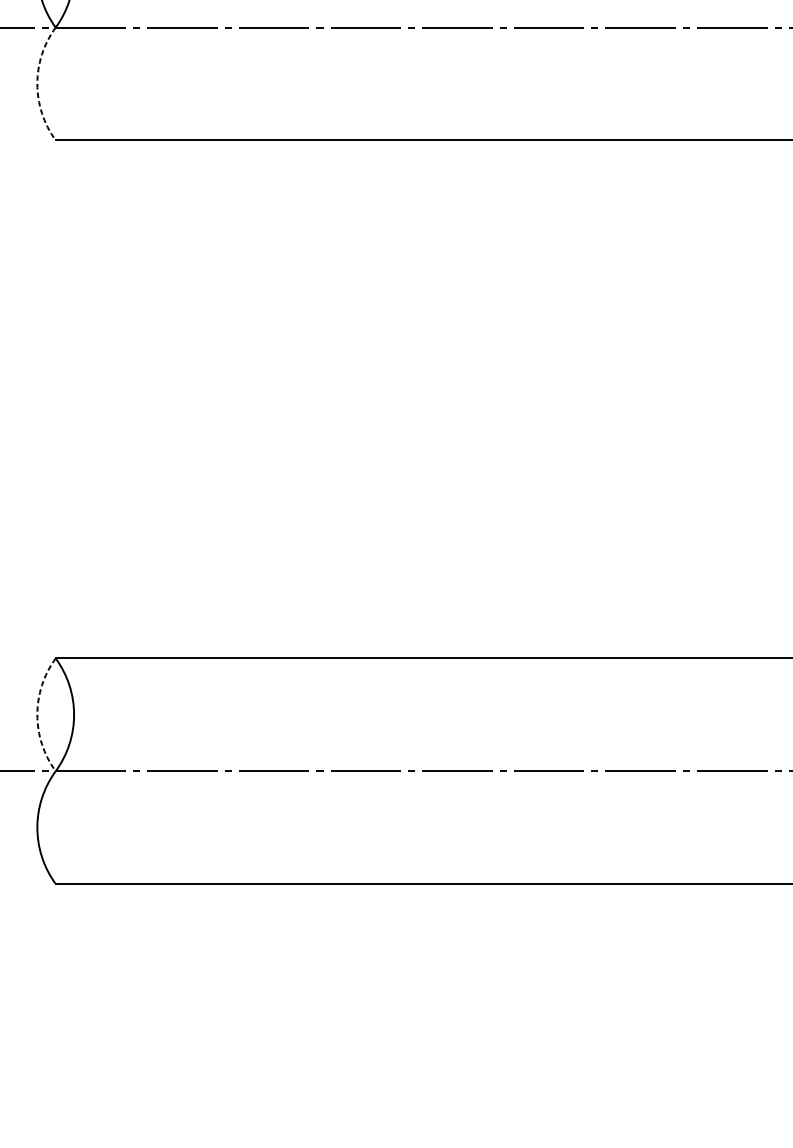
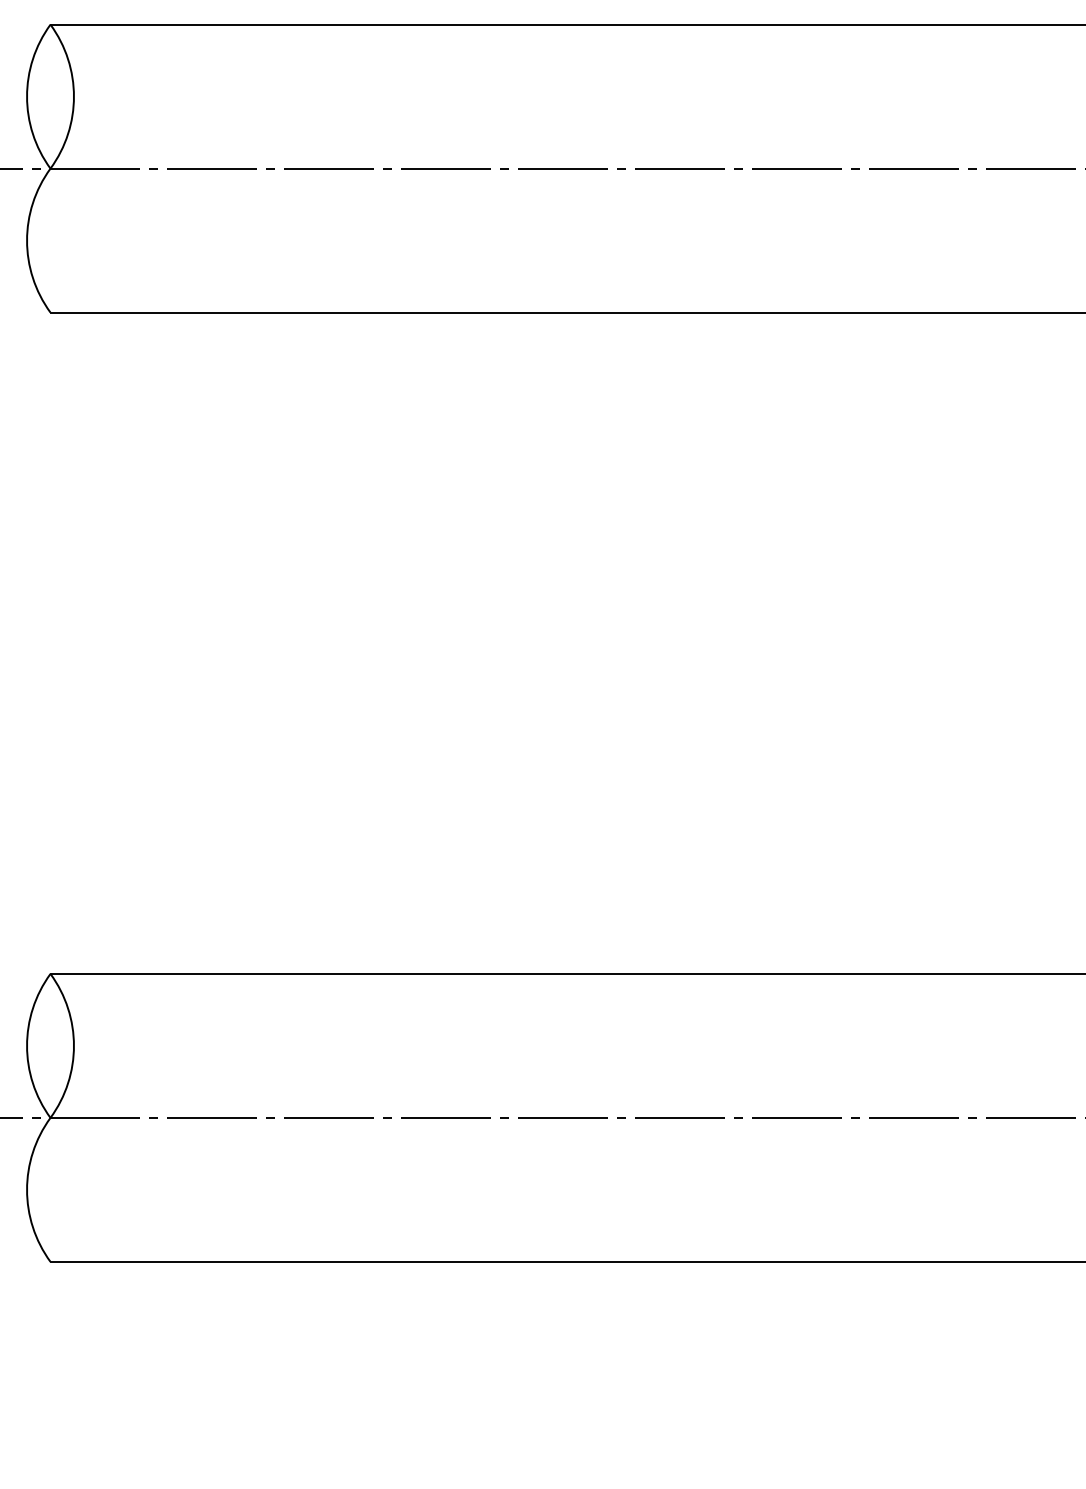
arc: (37, 83) -> (27, 240), dashed -> solid
arc: (37, 714) -> (27, 1045), dashed -> solid

